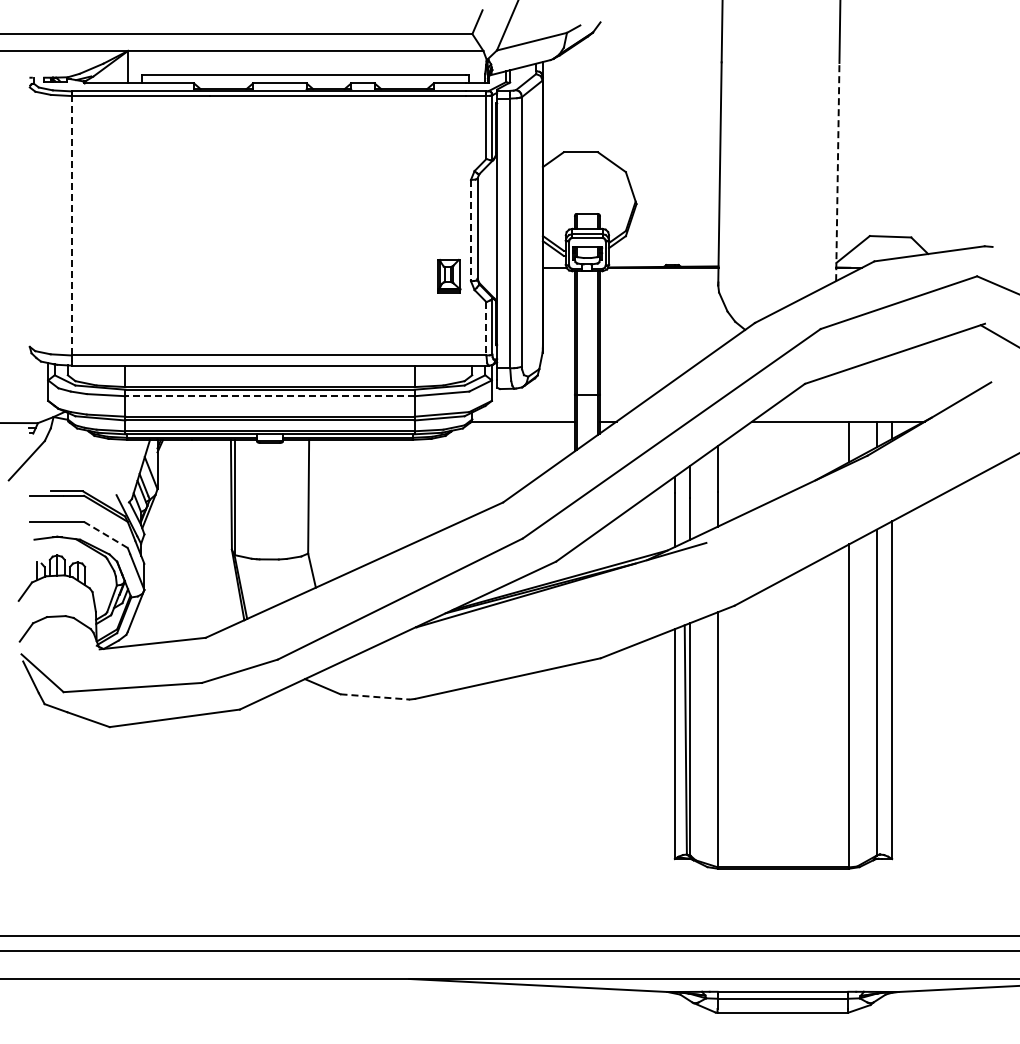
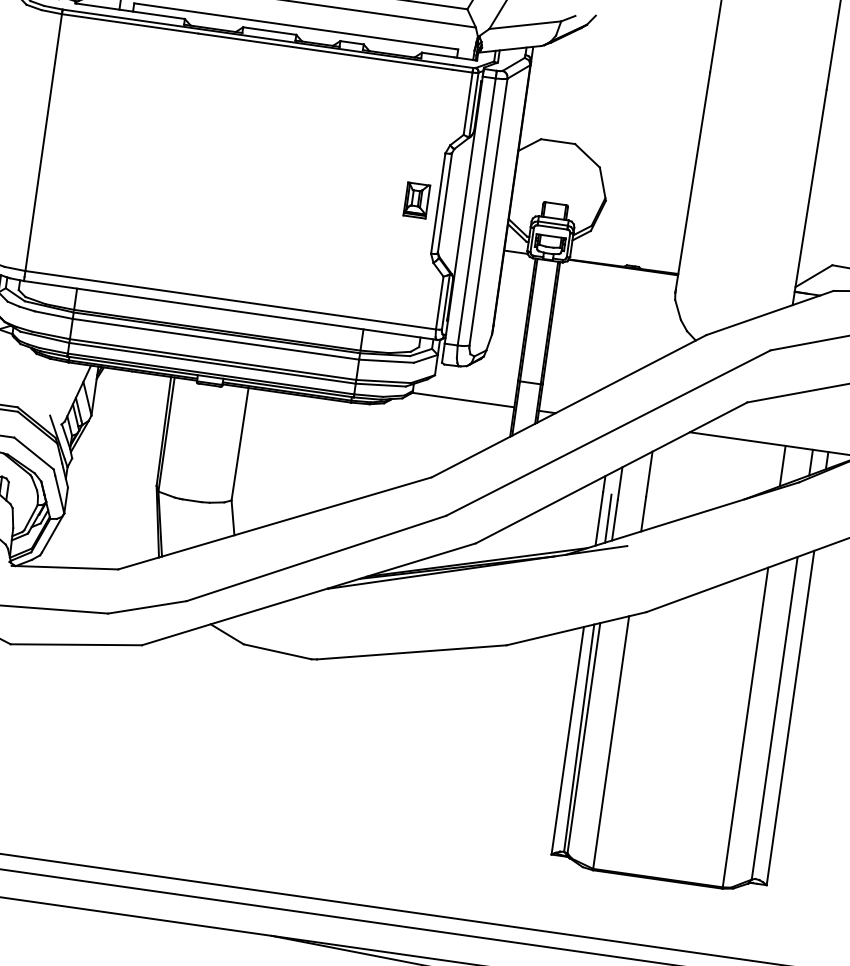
line: (837, 171) -> (809, 196), dashed -> solid
line: (71, 225) -> (43, 142), dashed -> solid
line: (470, 230) -> (437, 203), dashed -> solid
part: (449, 275) -> (417, 199), moved
line: (486, 328) -> (439, 302), dashed -> solid
line: (270, 396) -> (216, 339), dashed -> solid
line: (683, 518) -> (608, 518), added
line: (105, 534) -> (33, 453), dashed -> solid
line: (375, 696) -> (278, 651), dashed -> solid

